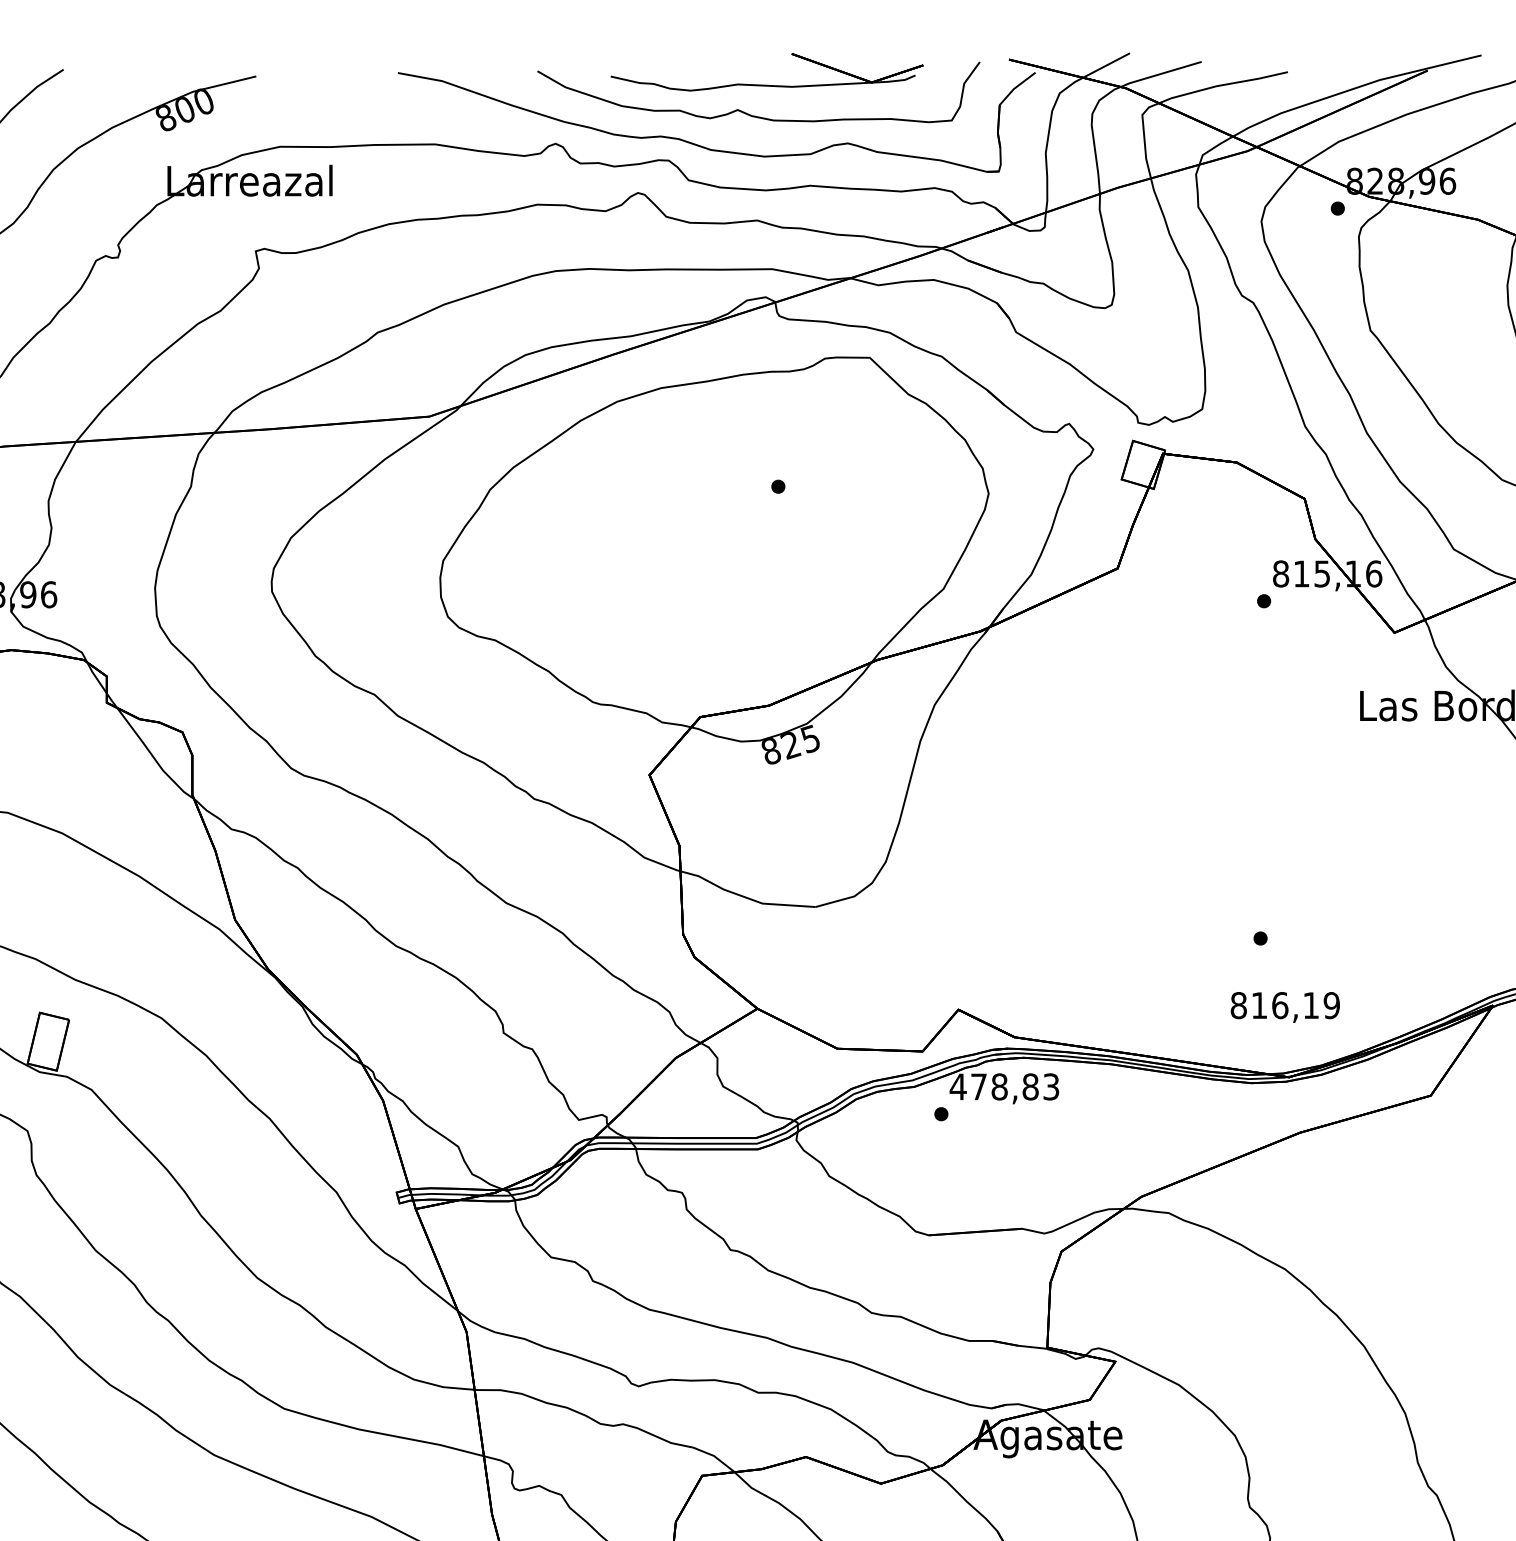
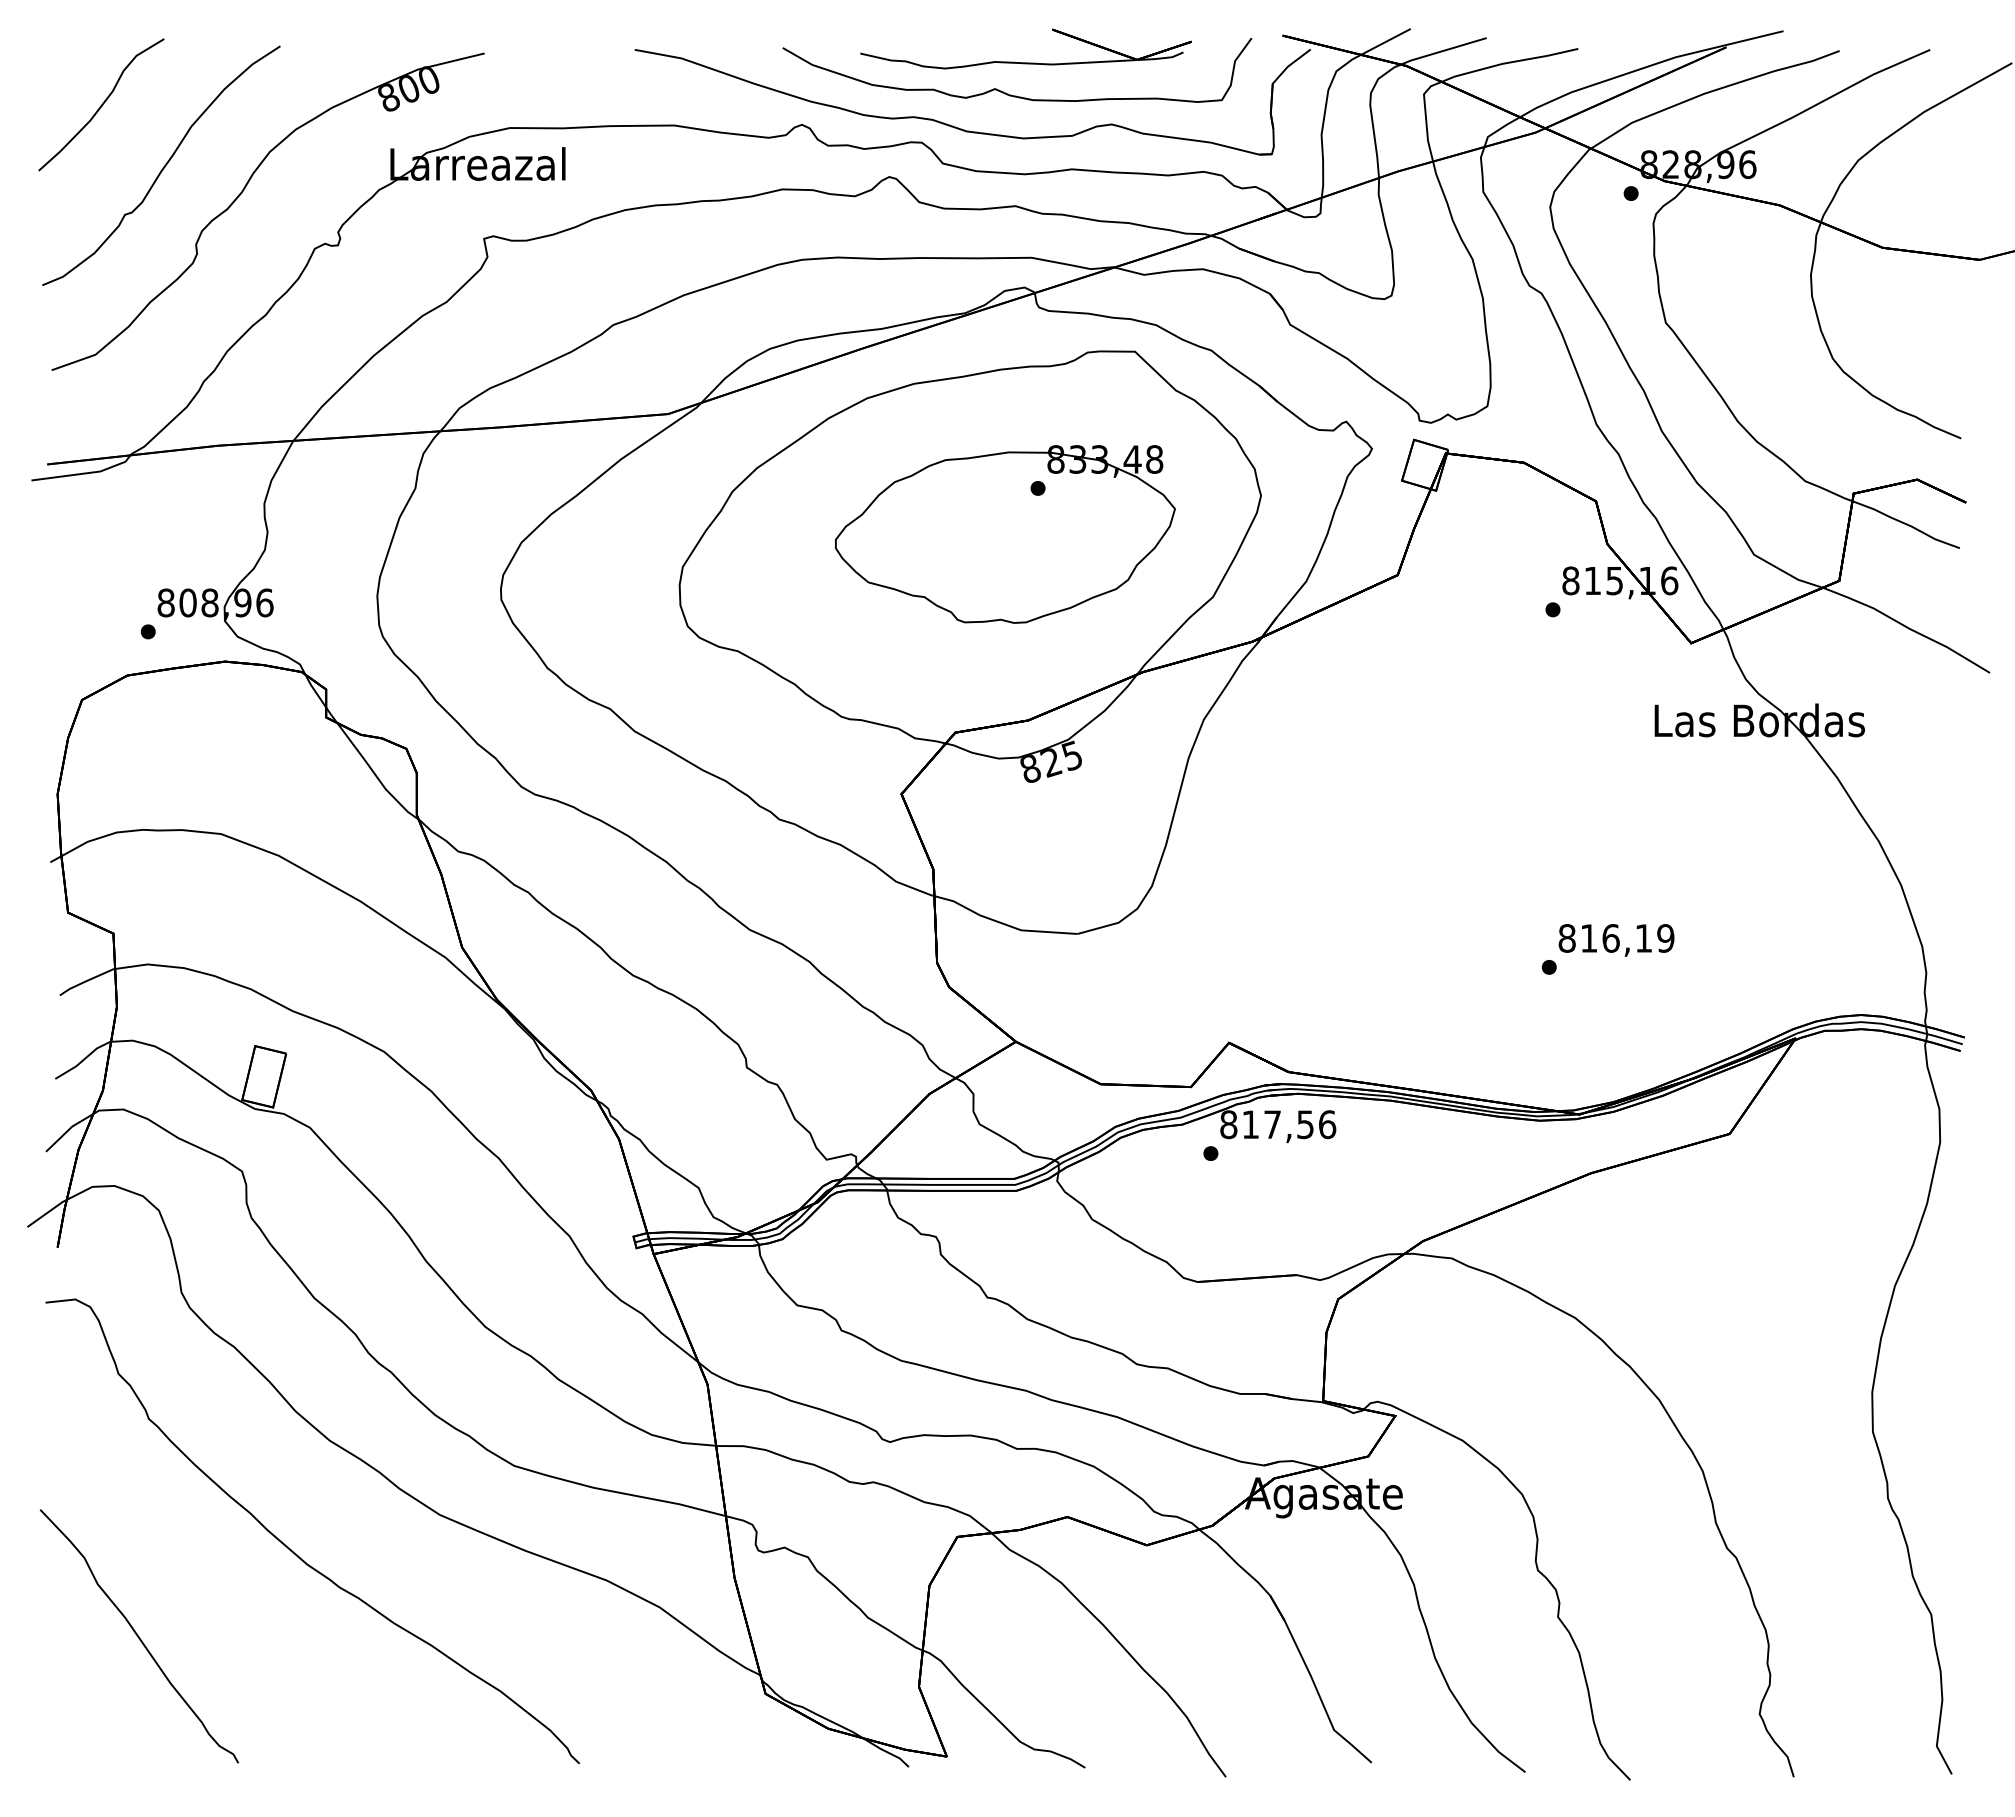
part: (747, 530) -> (1005, 534), added
text: (1285, 1007) -> (1616, 940), moved
text: (1004, 1086) -> (1277, 1124), 478,83 -> 817,56

